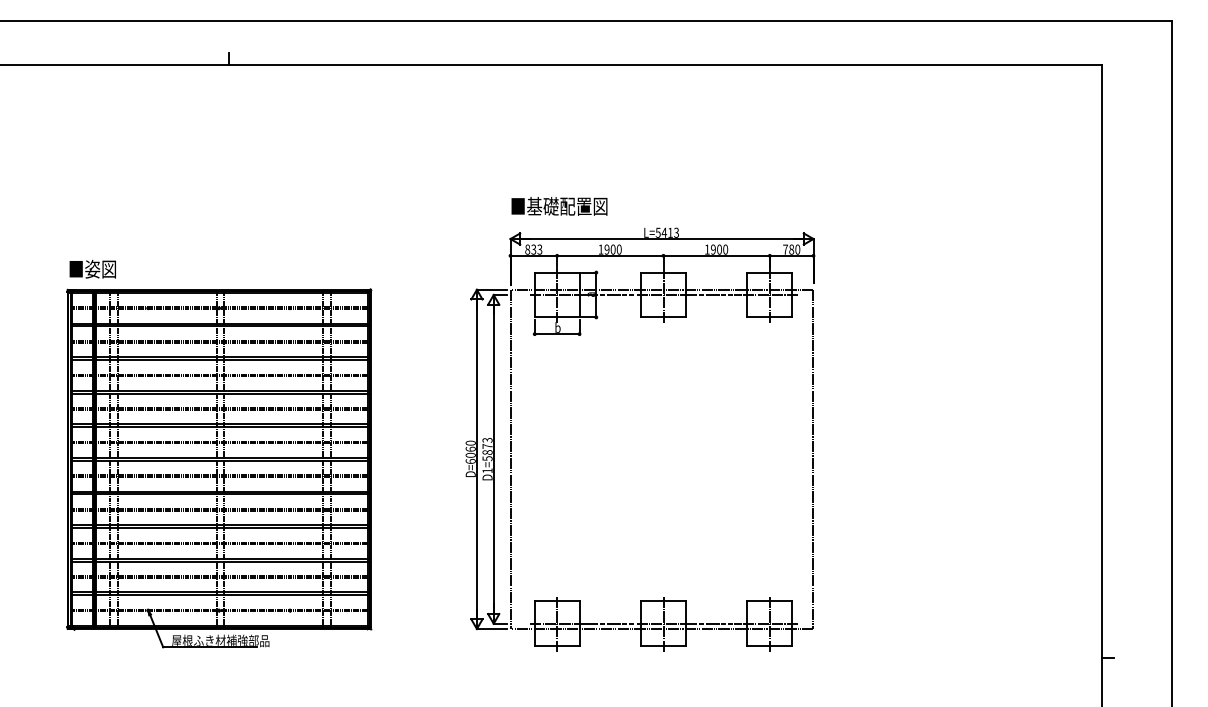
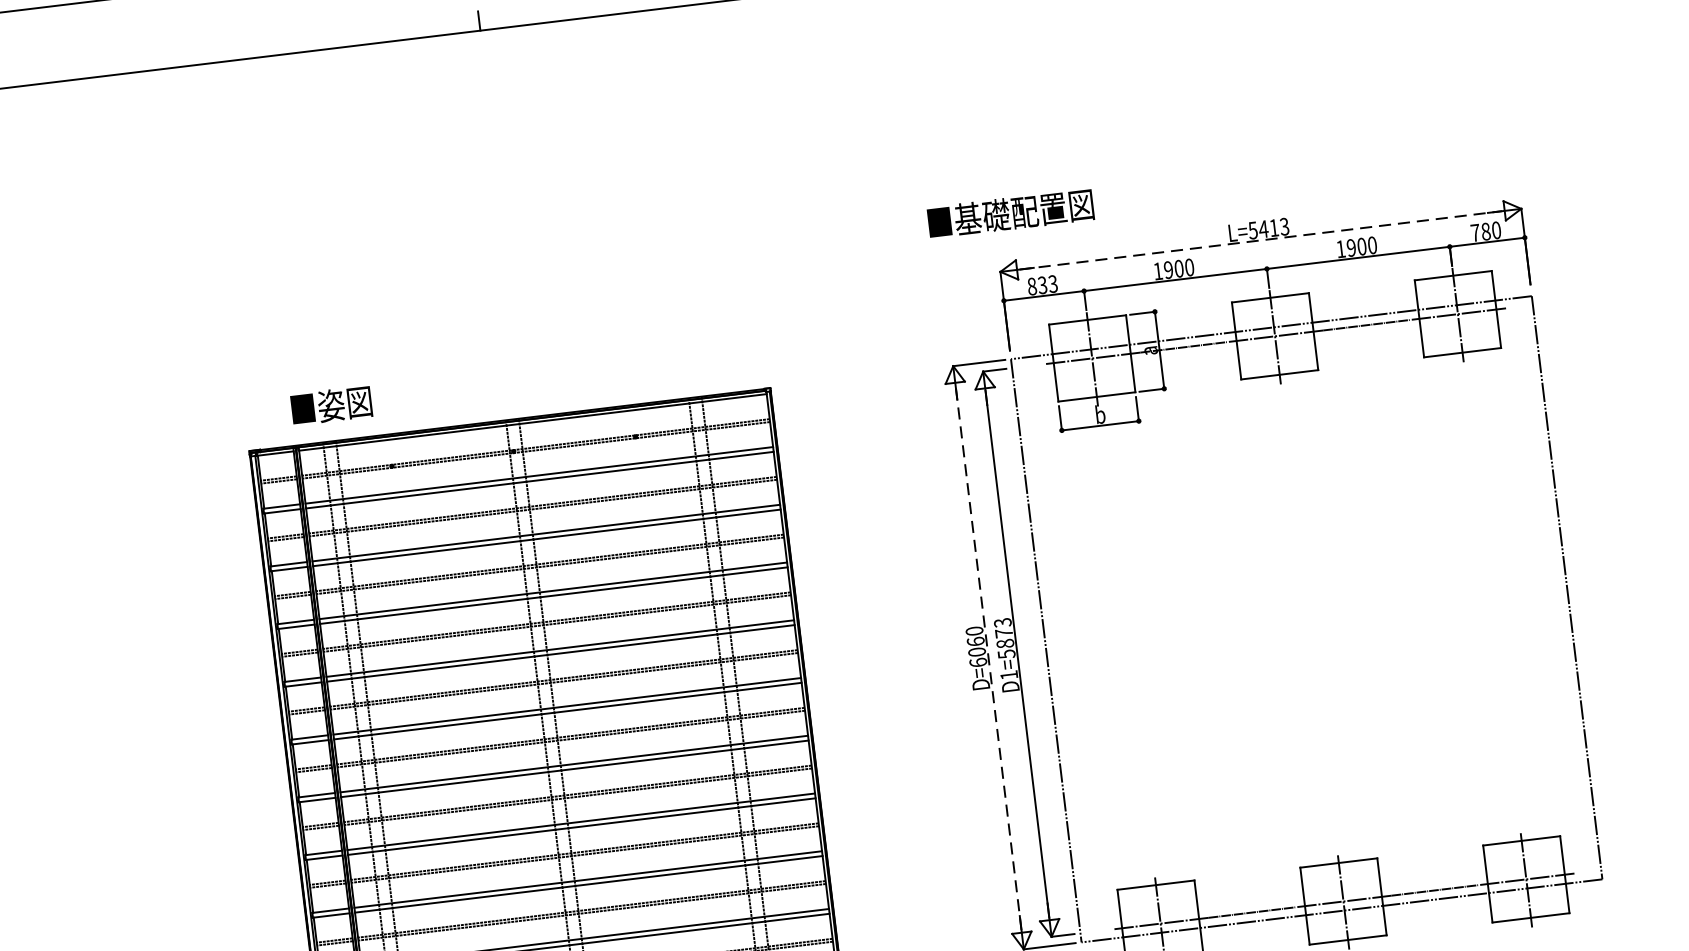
text: (559, 206) -> (1010, 213), moved
line: (662, 239) -> (1261, 241), solid -> dashed
text: (92, 268) -> (330, 404), moved
line: (476, 458) -> (987, 656), solid -> dashed

